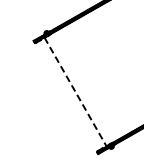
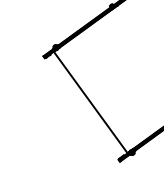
line: (75, 92) -> (90, 102), dashed -> solid

